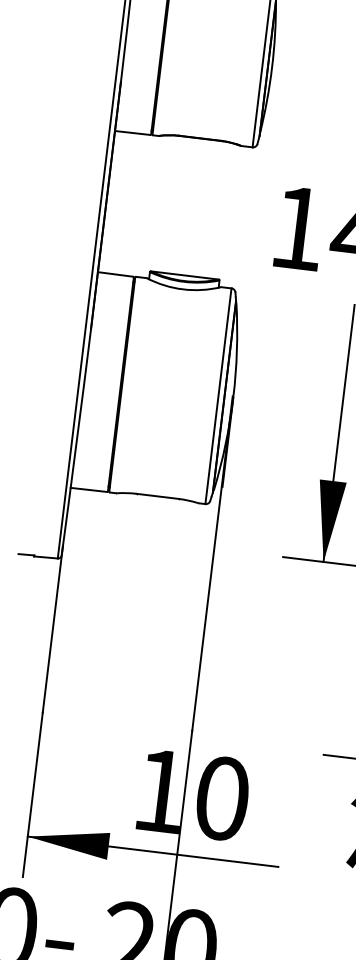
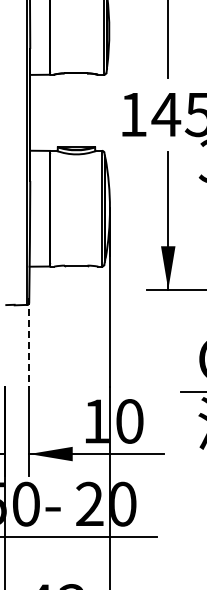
line: (53, 628) -> (29, 342), solid -> dashed

